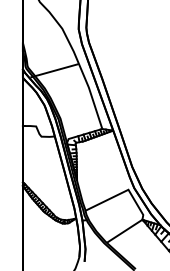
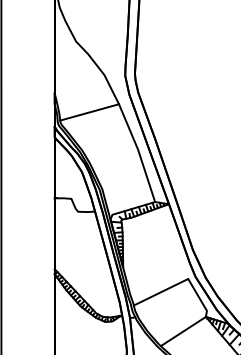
line: (54, 70) -> (89, 112), moved

